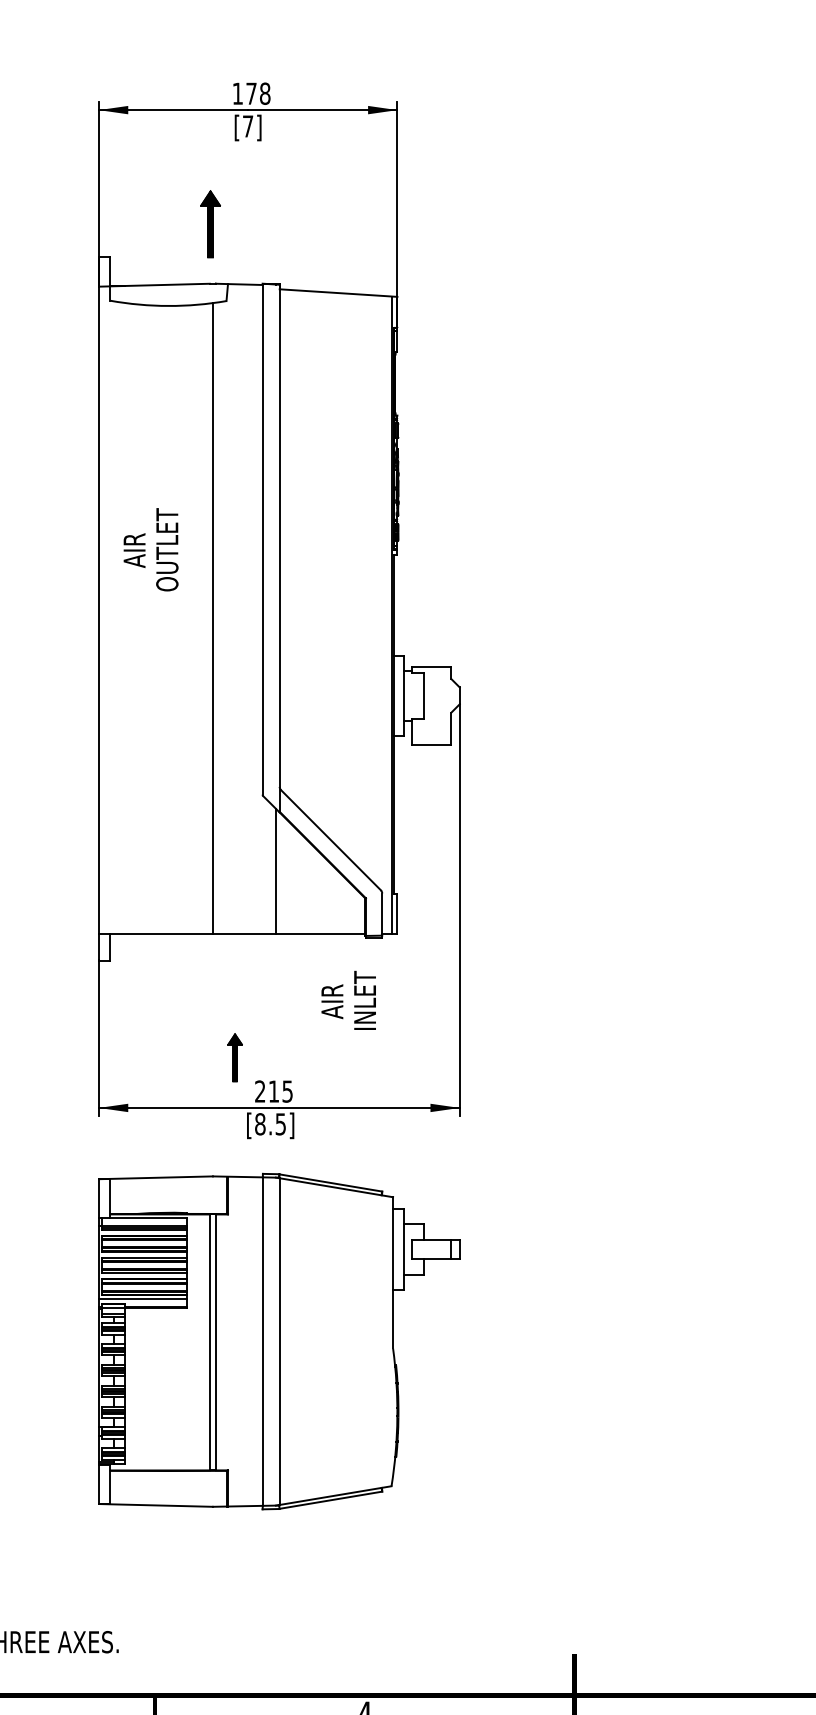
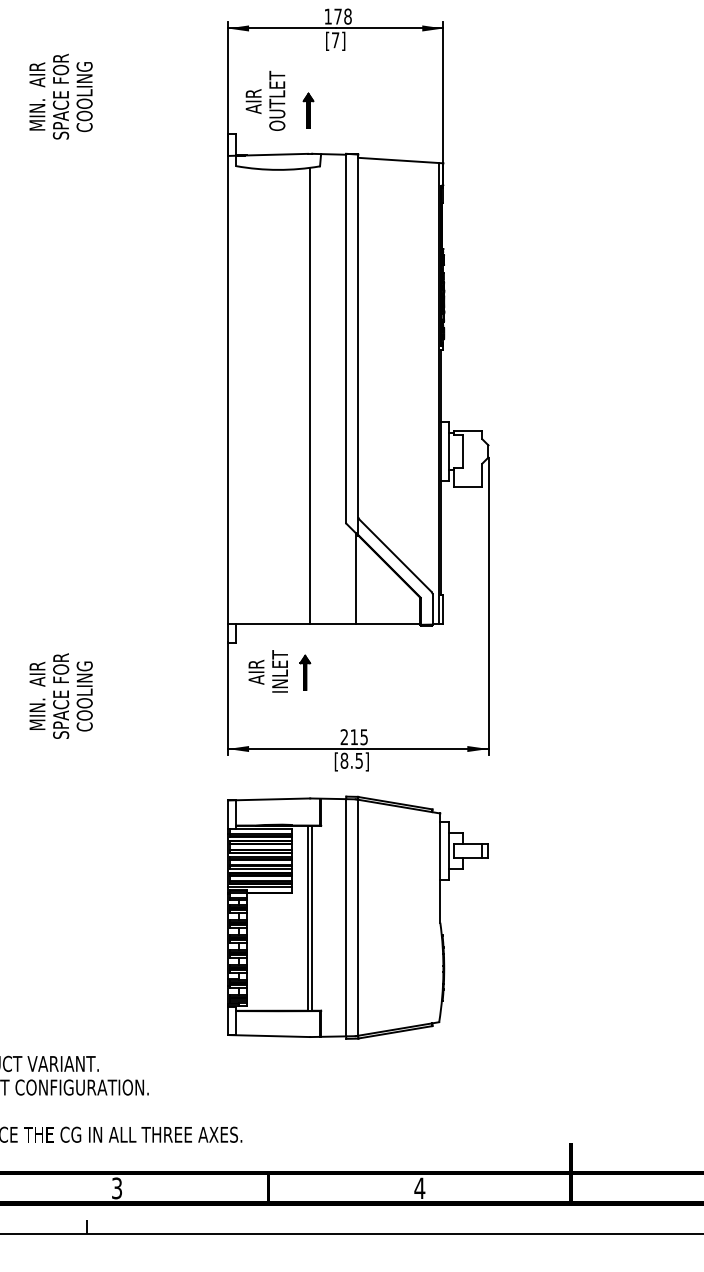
part: (210, 223) -> (308, 110), size x0.71
text: (150, 549) -> (265, 100), moved
text: (347, 1000) -> (267, 671), moved
part: (235, 1057) -> (305, 672), moved

